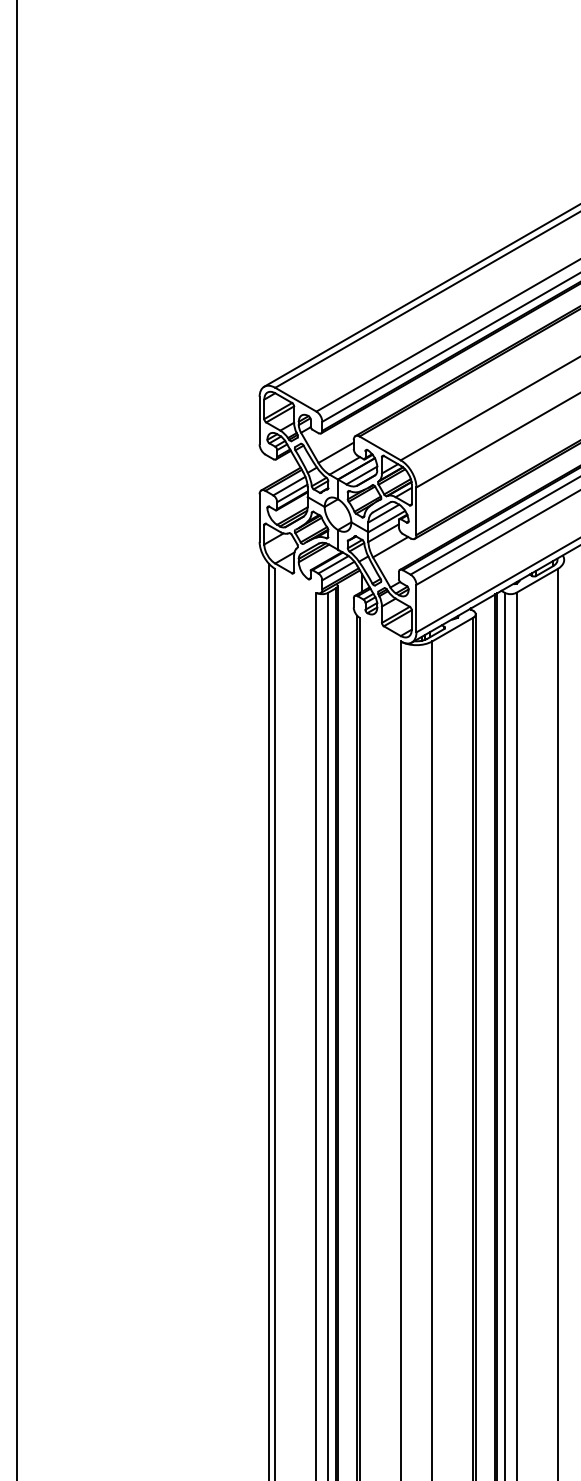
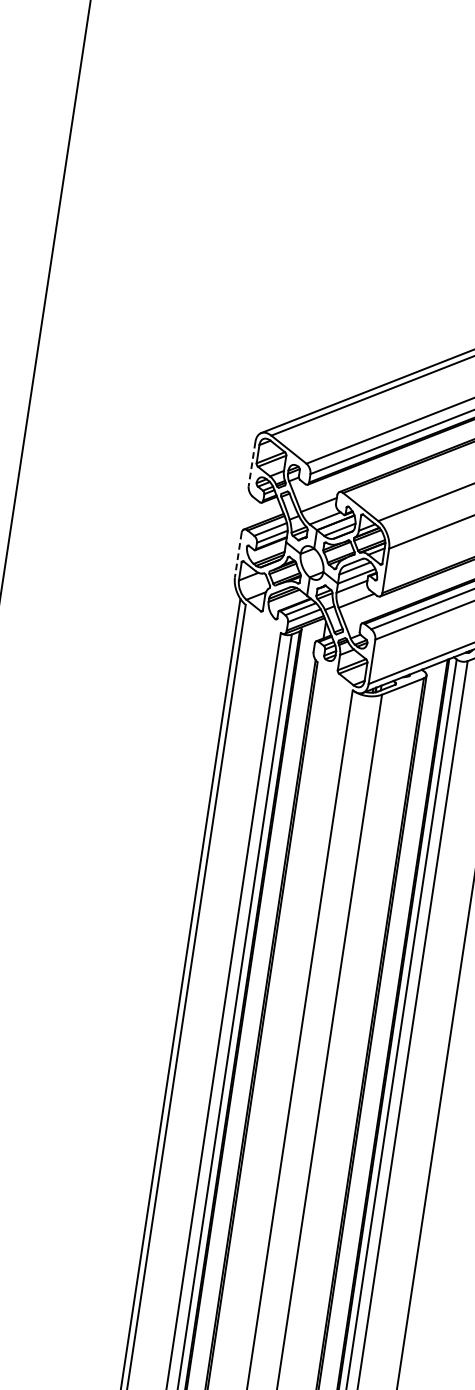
line: (259, 420) -> (251, 463), solid -> dashed
line: (259, 518) -> (238, 555), solid -> dashed

